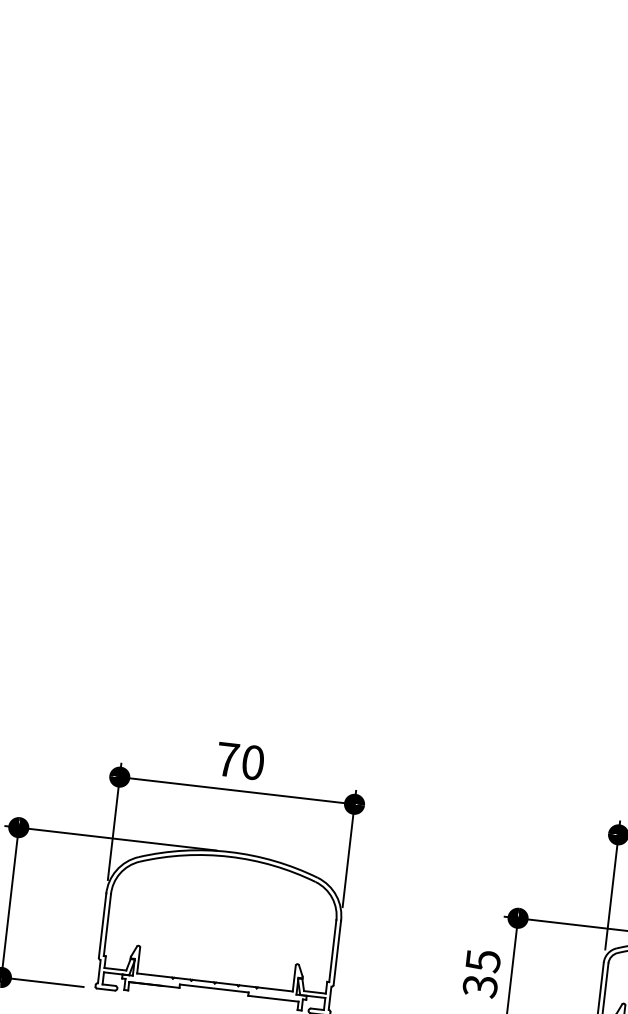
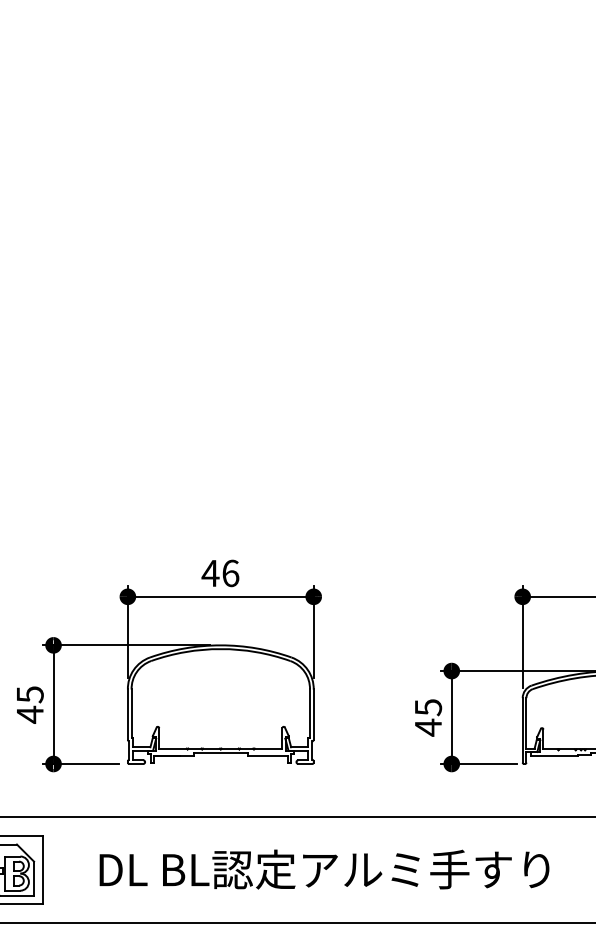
text: (240, 761) -> (220, 573), 70 -> 46
text: (480, 986) -> (428, 727), 35 -> 45

